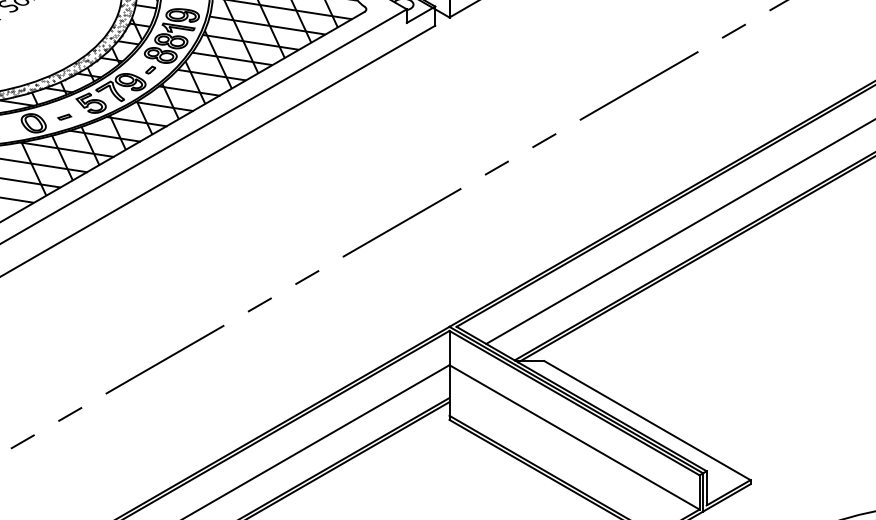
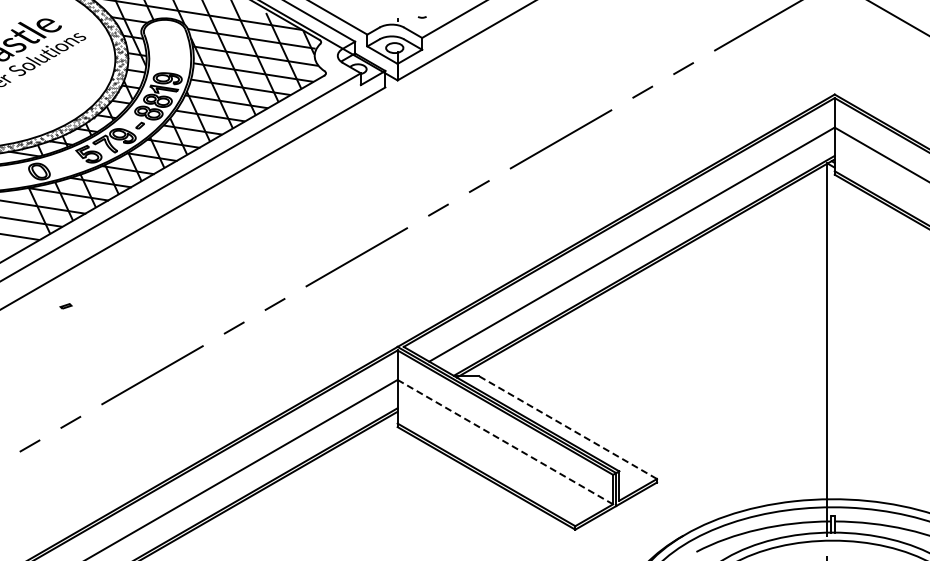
part: (64, 117) -> (65, 306), moved
line: (647, 420) -> (568, 427), solid -> dashed
line: (574, 437) -> (505, 442), solid -> dashed

